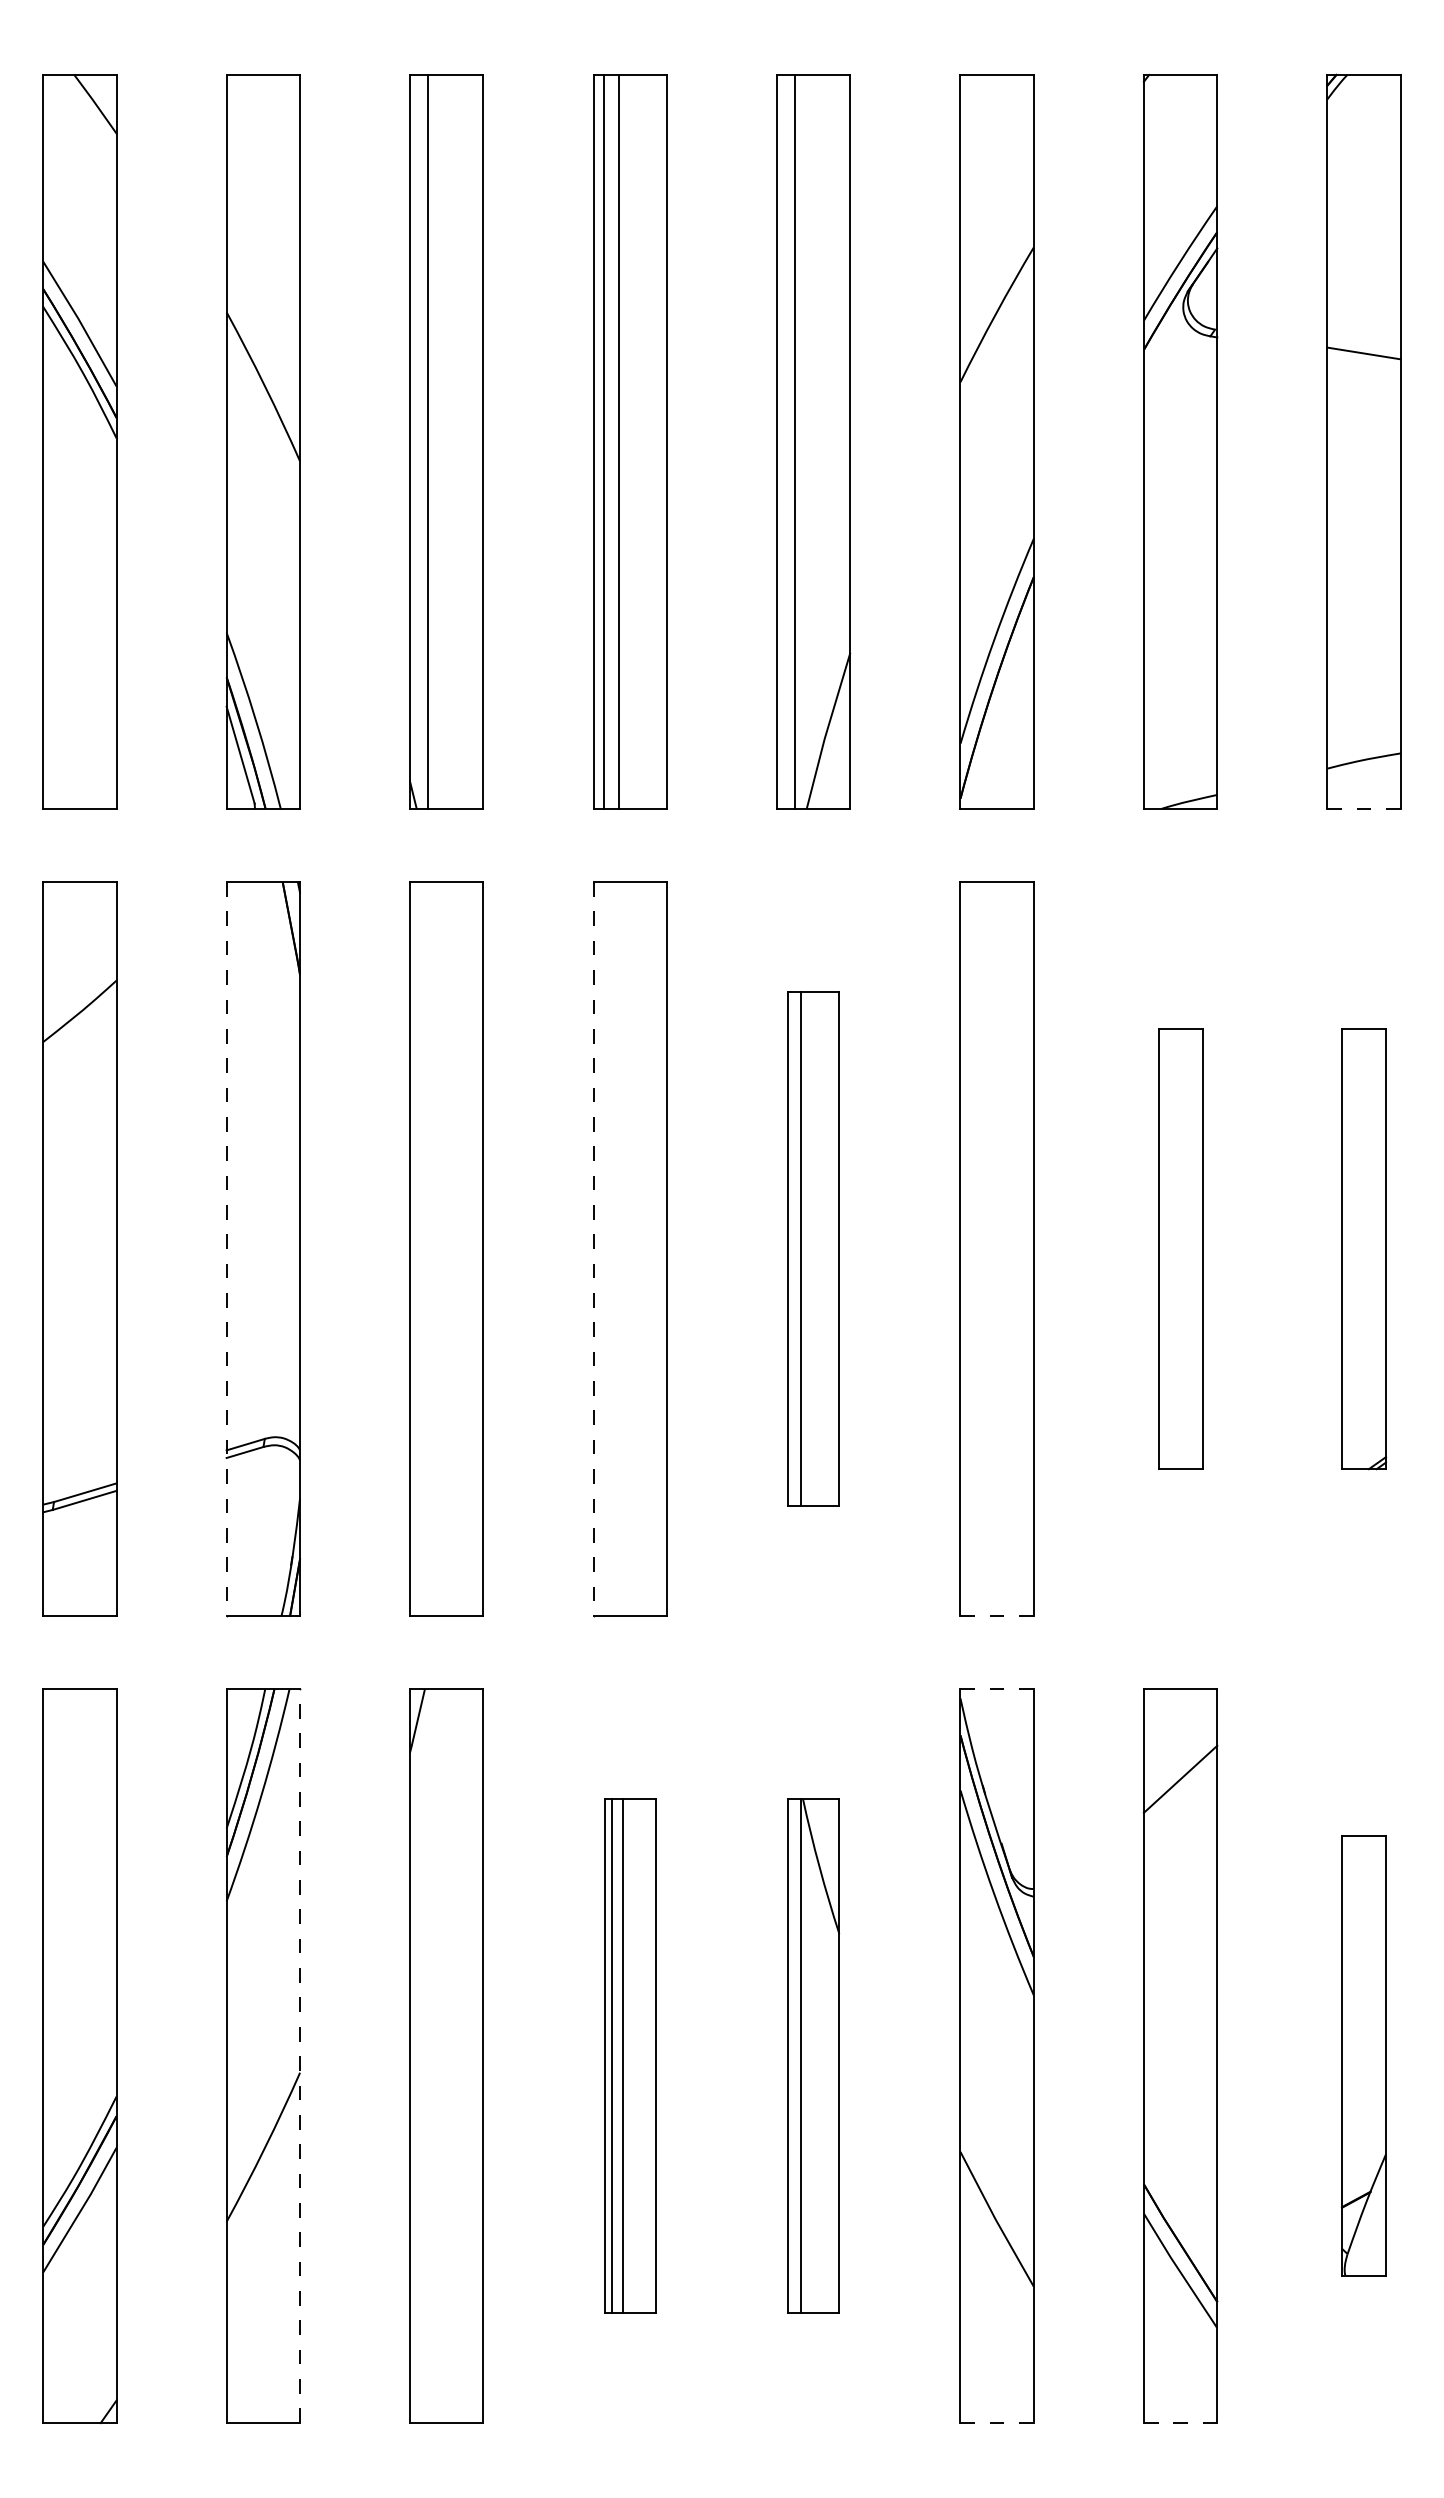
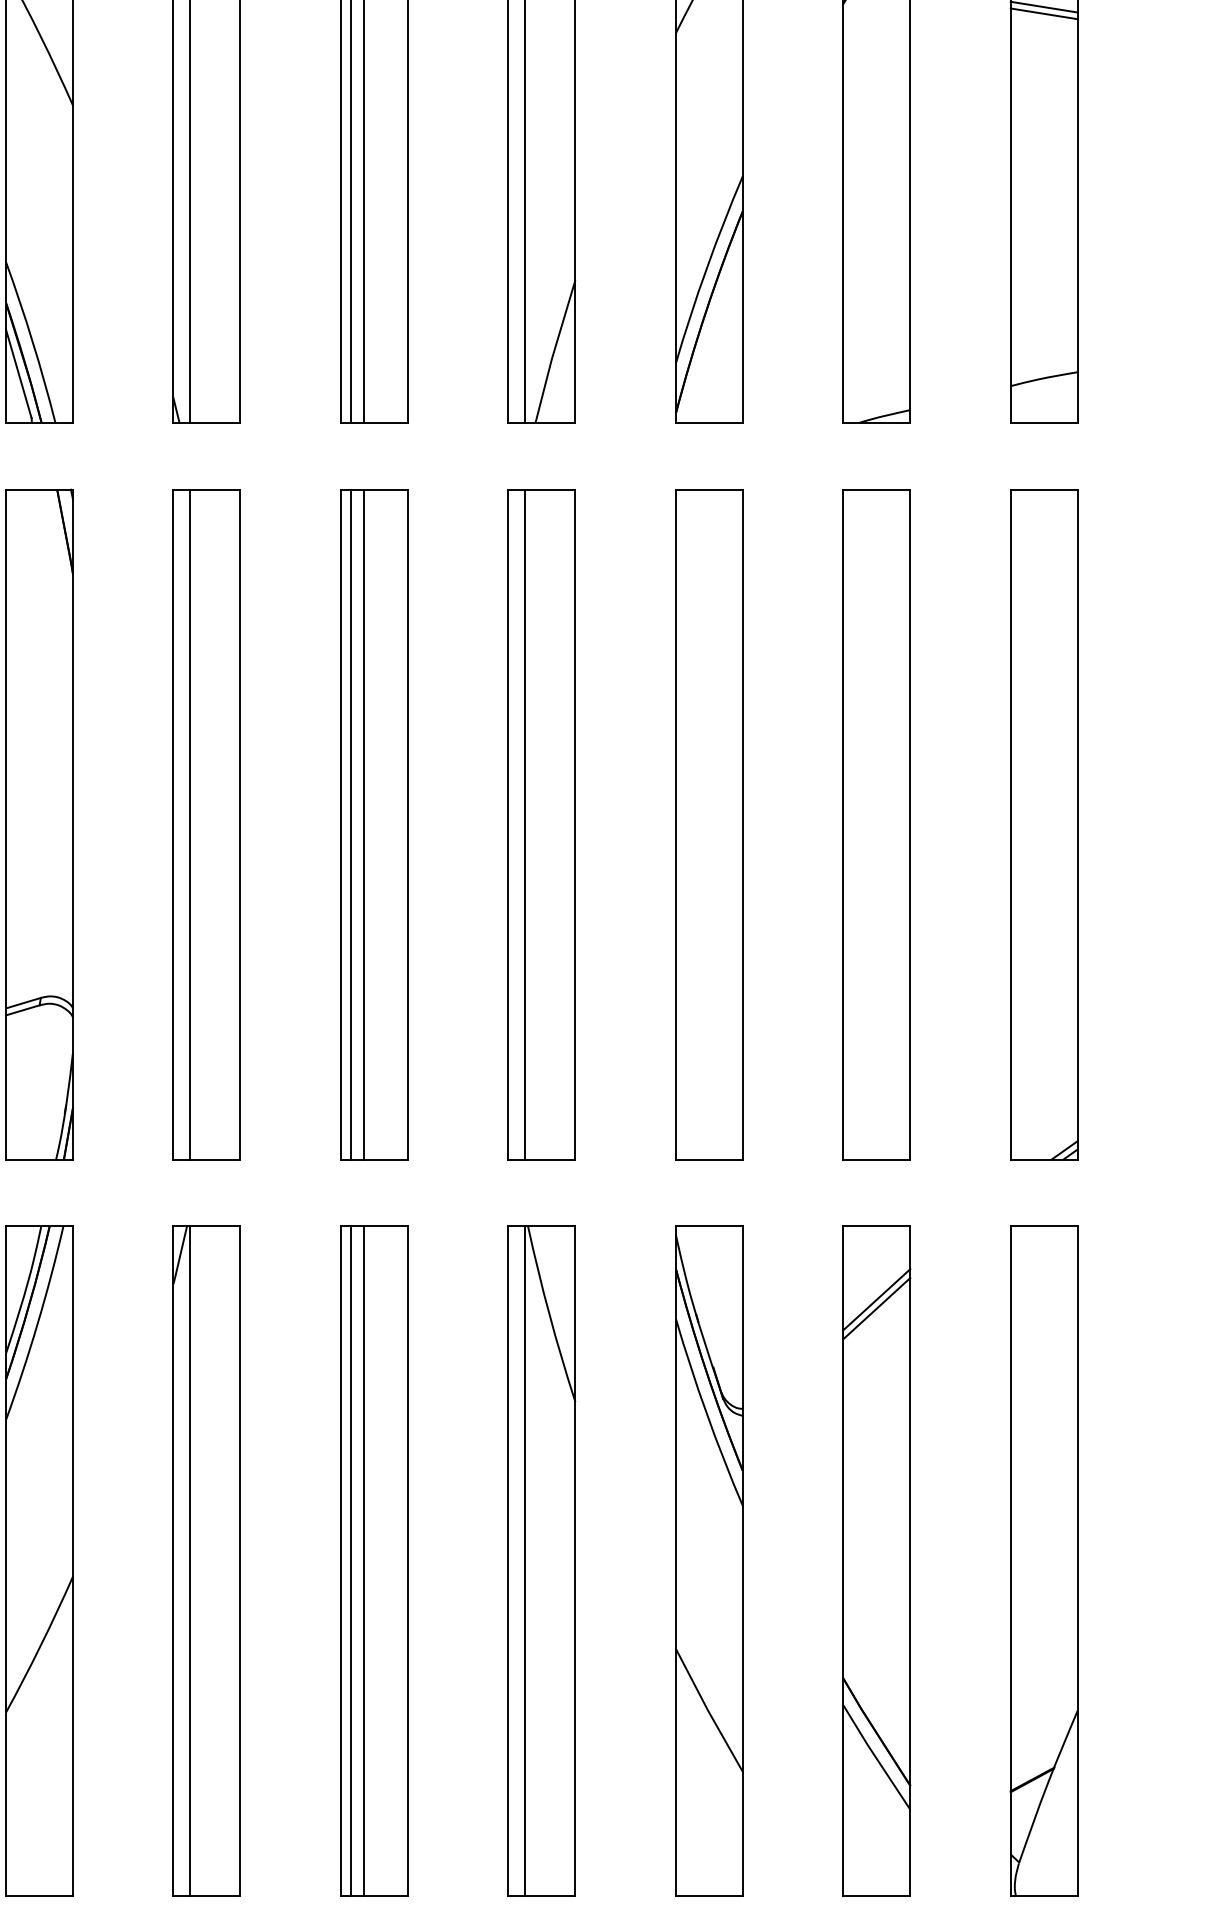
line: (1363, 360) -> (1043, 13), added
line: (1364, 808) -> (1044, 422), dashed -> solid
line: (428, 1248) -> (190, 824), added
line: (604, 1248) -> (350, 824), added
line: (619, 1248) -> (364, 824), added
part: (813, 1248) -> (541, 824), size x1.43
part: (1180, 1248) -> (876, 824), size x1.67
part: (1363, 1248) -> (1043, 824), size x1.67
line: (226, 1249) -> (5, 825), dashed -> solid
line: (593, 1249) -> (340, 825), dashed -> solid
line: (997, 1615) -> (709, 1159), dashed -> solid
line: (997, 1689) -> (709, 1226), dashed -> solid
line: (1180, 1769) -> (876, 1299), added
part: (630, 2055) -> (374, 1560), size x1.43
part: (813, 2055) -> (541, 1560), size x1.43
part: (1363, 2055) -> (1043, 1560), size x1.67
line: (300, 2056) -> (73, 1561), dashed -> solid
line: (428, 2056) -> (190, 1561), added
line: (997, 2423) -> (709, 1896), dashed -> solid
line: (1180, 2423) -> (876, 1896), dashed -> solid

